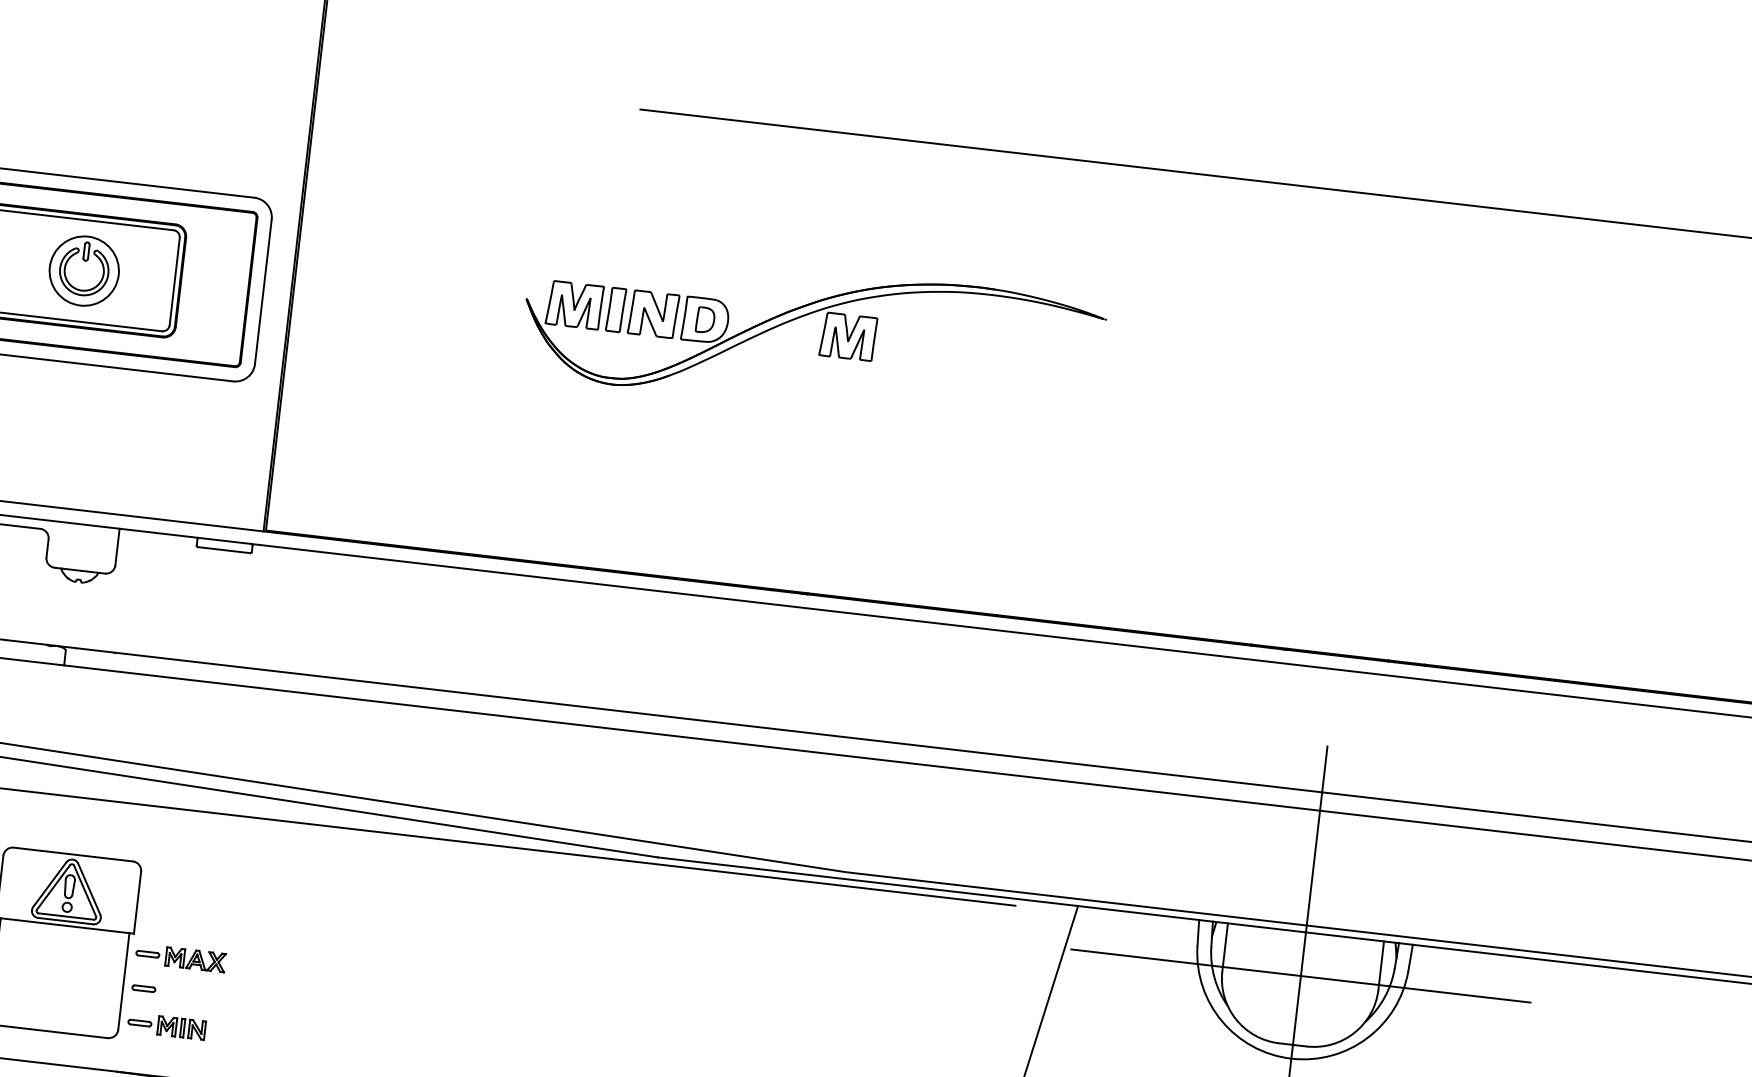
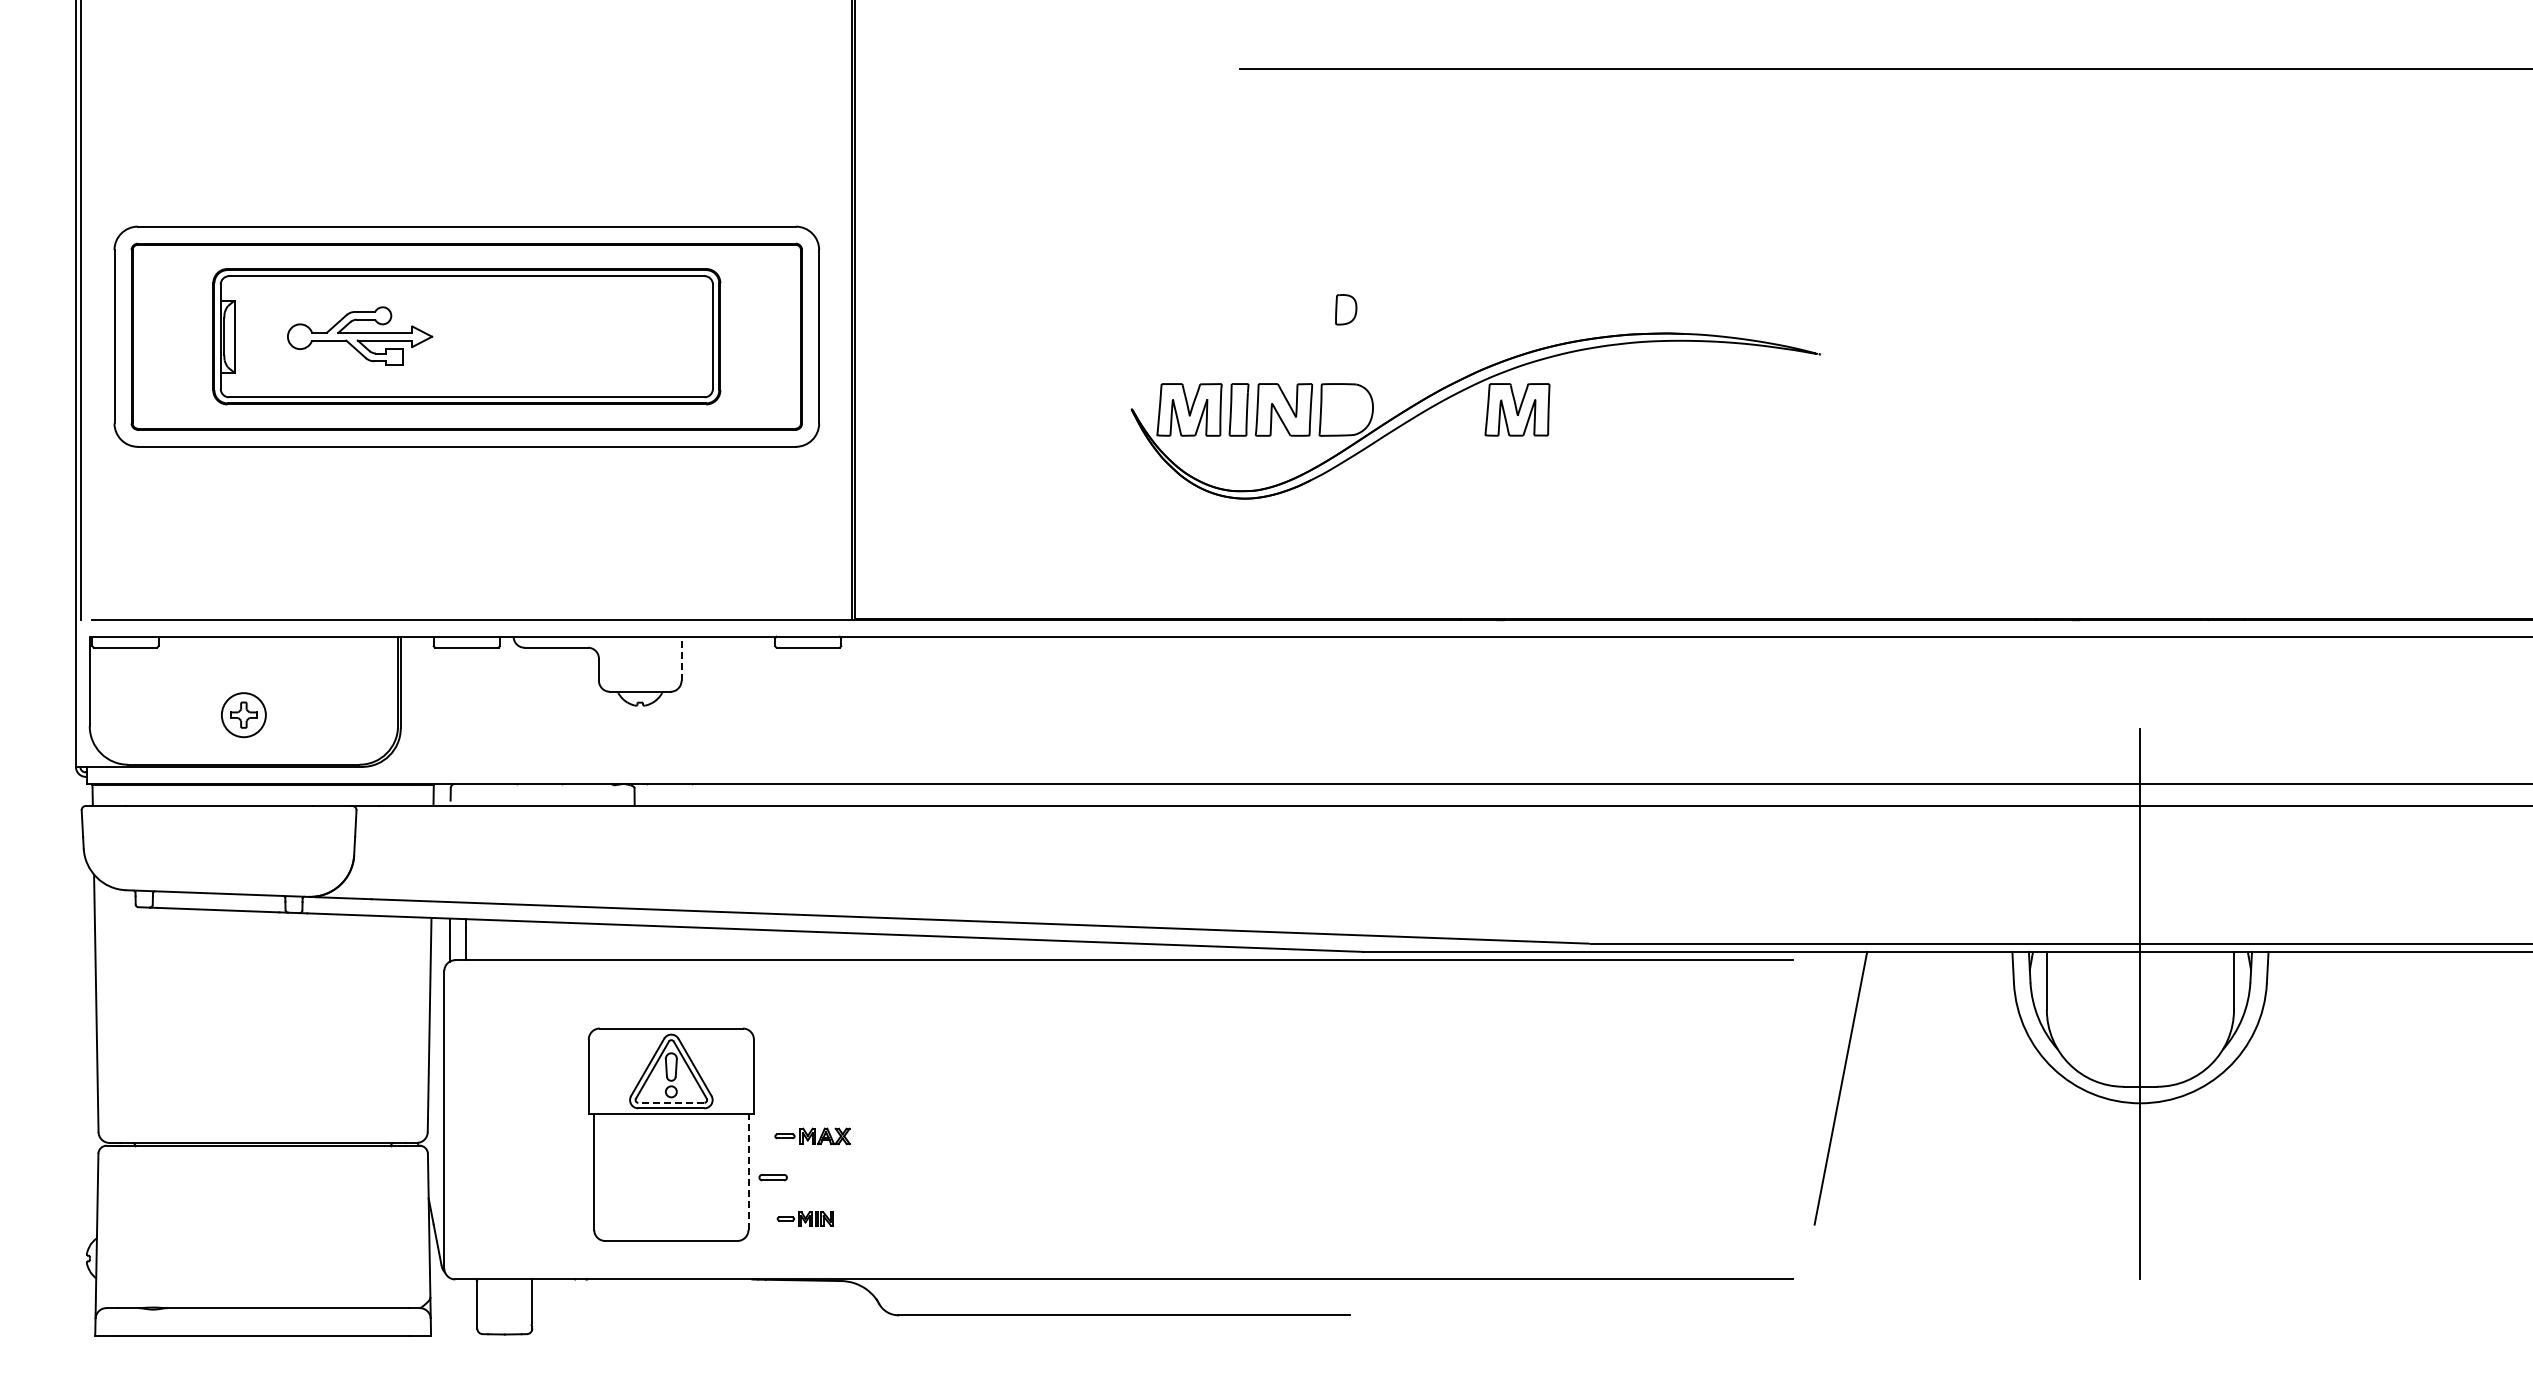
part: (84, 270) -> (604, 336), removed
part: (821, 338) -> (1486, 415), moved
line: (117, 546) -> (681, 658), solid -> dashed
line: (65, 916) -> (670, 1102), solid -> dashed
part: (180, 958) -> (812, 1136), size x0.7
line: (1300, 976) -> (2140, 1004), removed
line: (123, 981) -> (748, 1171), solid -> dashed
part: (166, 1025) -> (804, 1218), size x0.6

